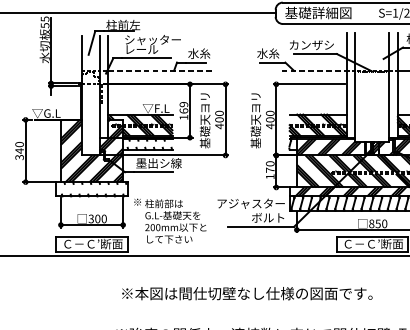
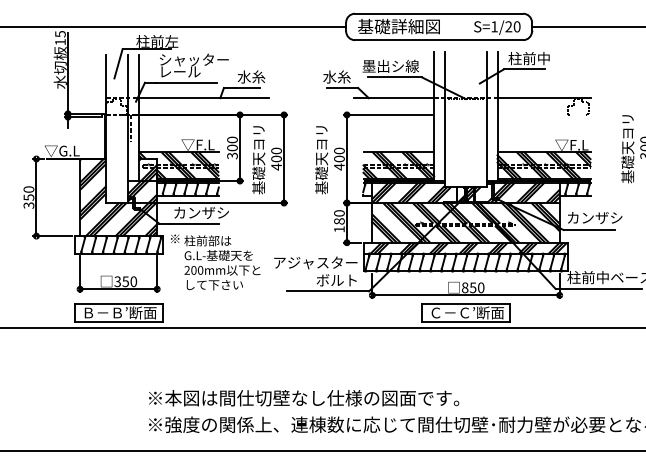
text: (45, 25) -> (60, 42), 55 -> 15
text: (311, 44) -> (390, 65), カンザシ -> 墨出シ線
line: (161, 71) -> (204, 98), dashed -> solid
line: (314, 71) -> (394, 98), dashed -> solid
text: (183, 110) -> (232, 147), 169 -> 300
hatch: (150, 143) -> (190, 188), added
text: (19, 150) -> (28, 197), 340 -> 350
text: (158, 163) -> (201, 212), 墨出シ線 -> カンザシ
text: (270, 170) -> (339, 221), 170 -> 180
hatch: (91, 188) -> (117, 244), added
text: (97, 218) -> (125, 281), 300 -> 350
text: (170, 221) -> (215, 262), moved
text: (79, 243) -> (102, 312), Ｃ－Ｃ’断面 -> Ｂ－Ｂ’断面
text: (247, 293) -> (304, 398), moved

